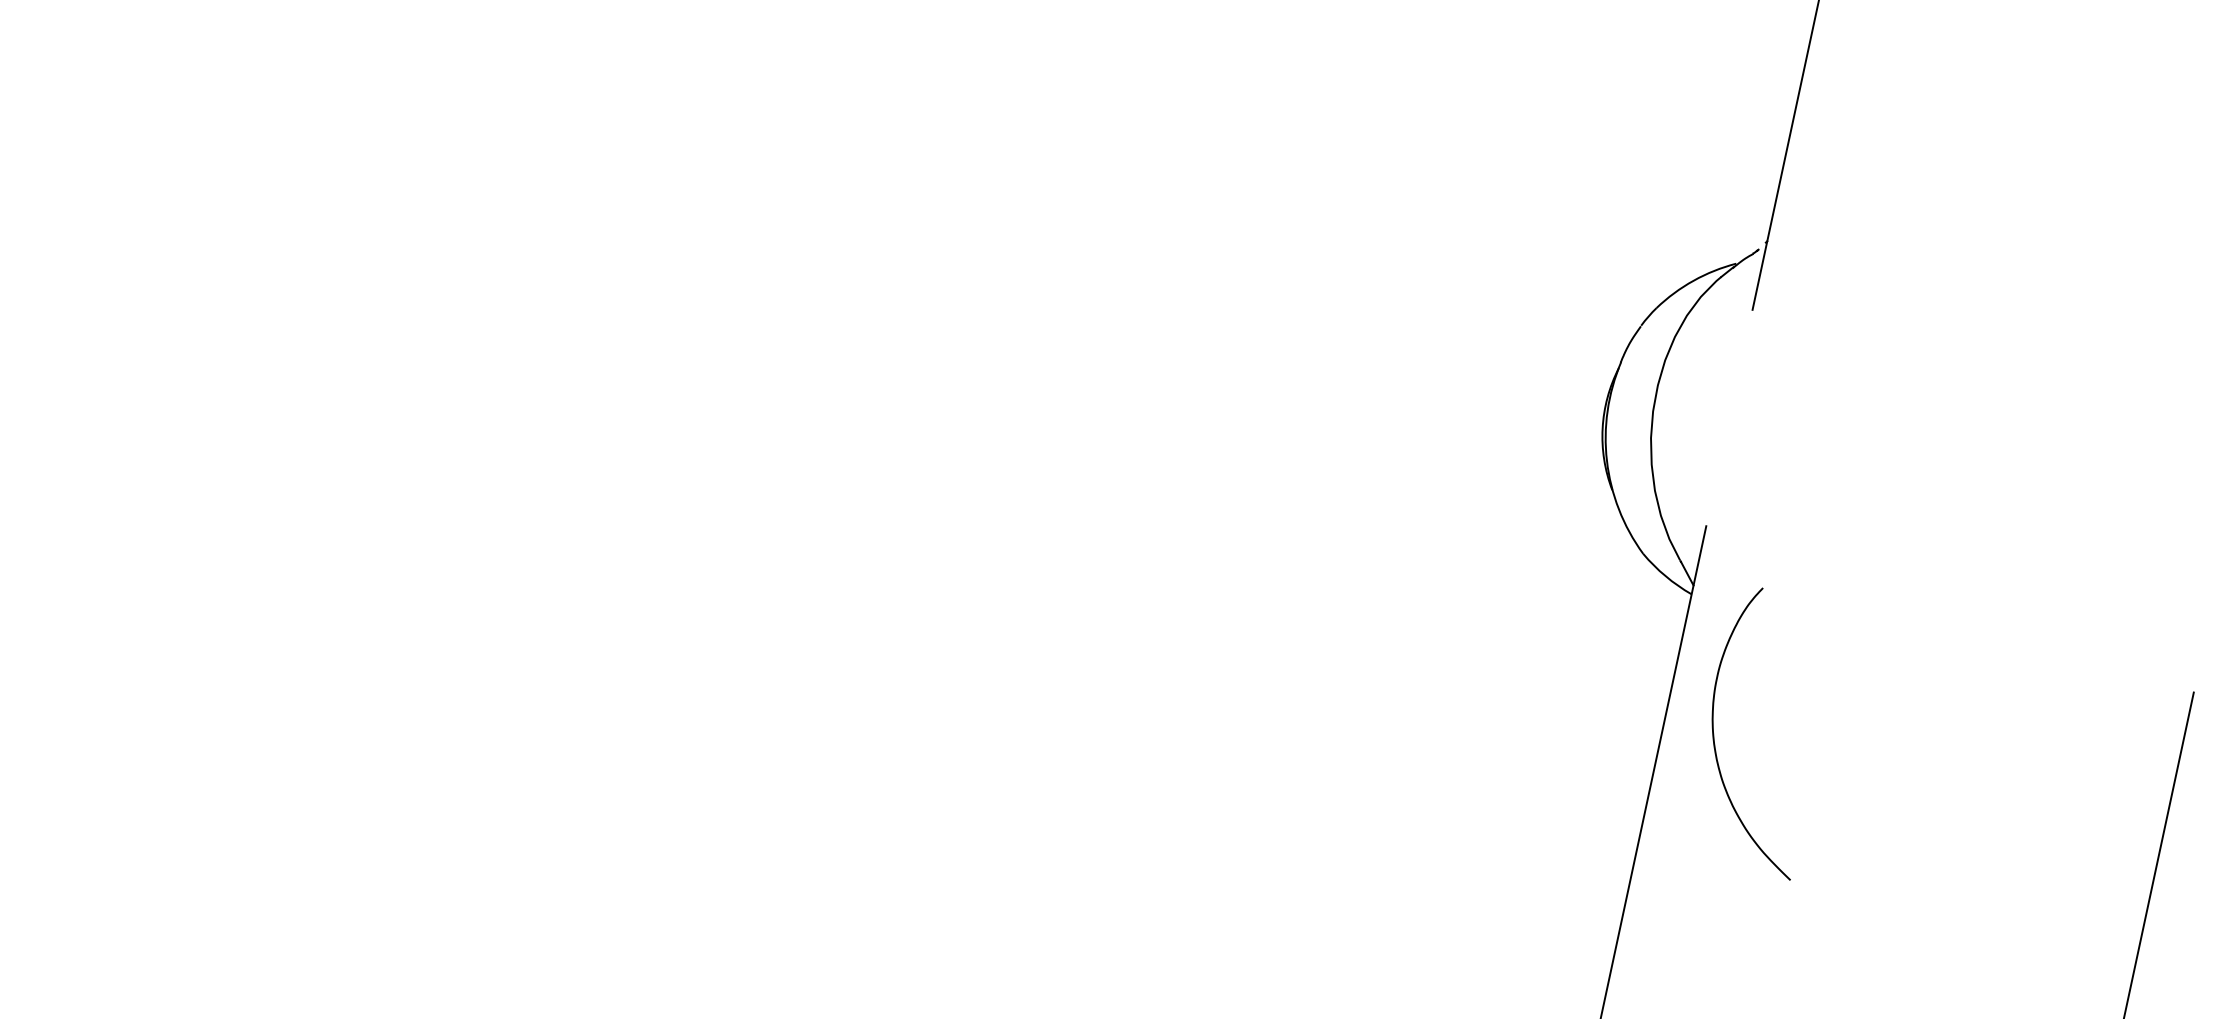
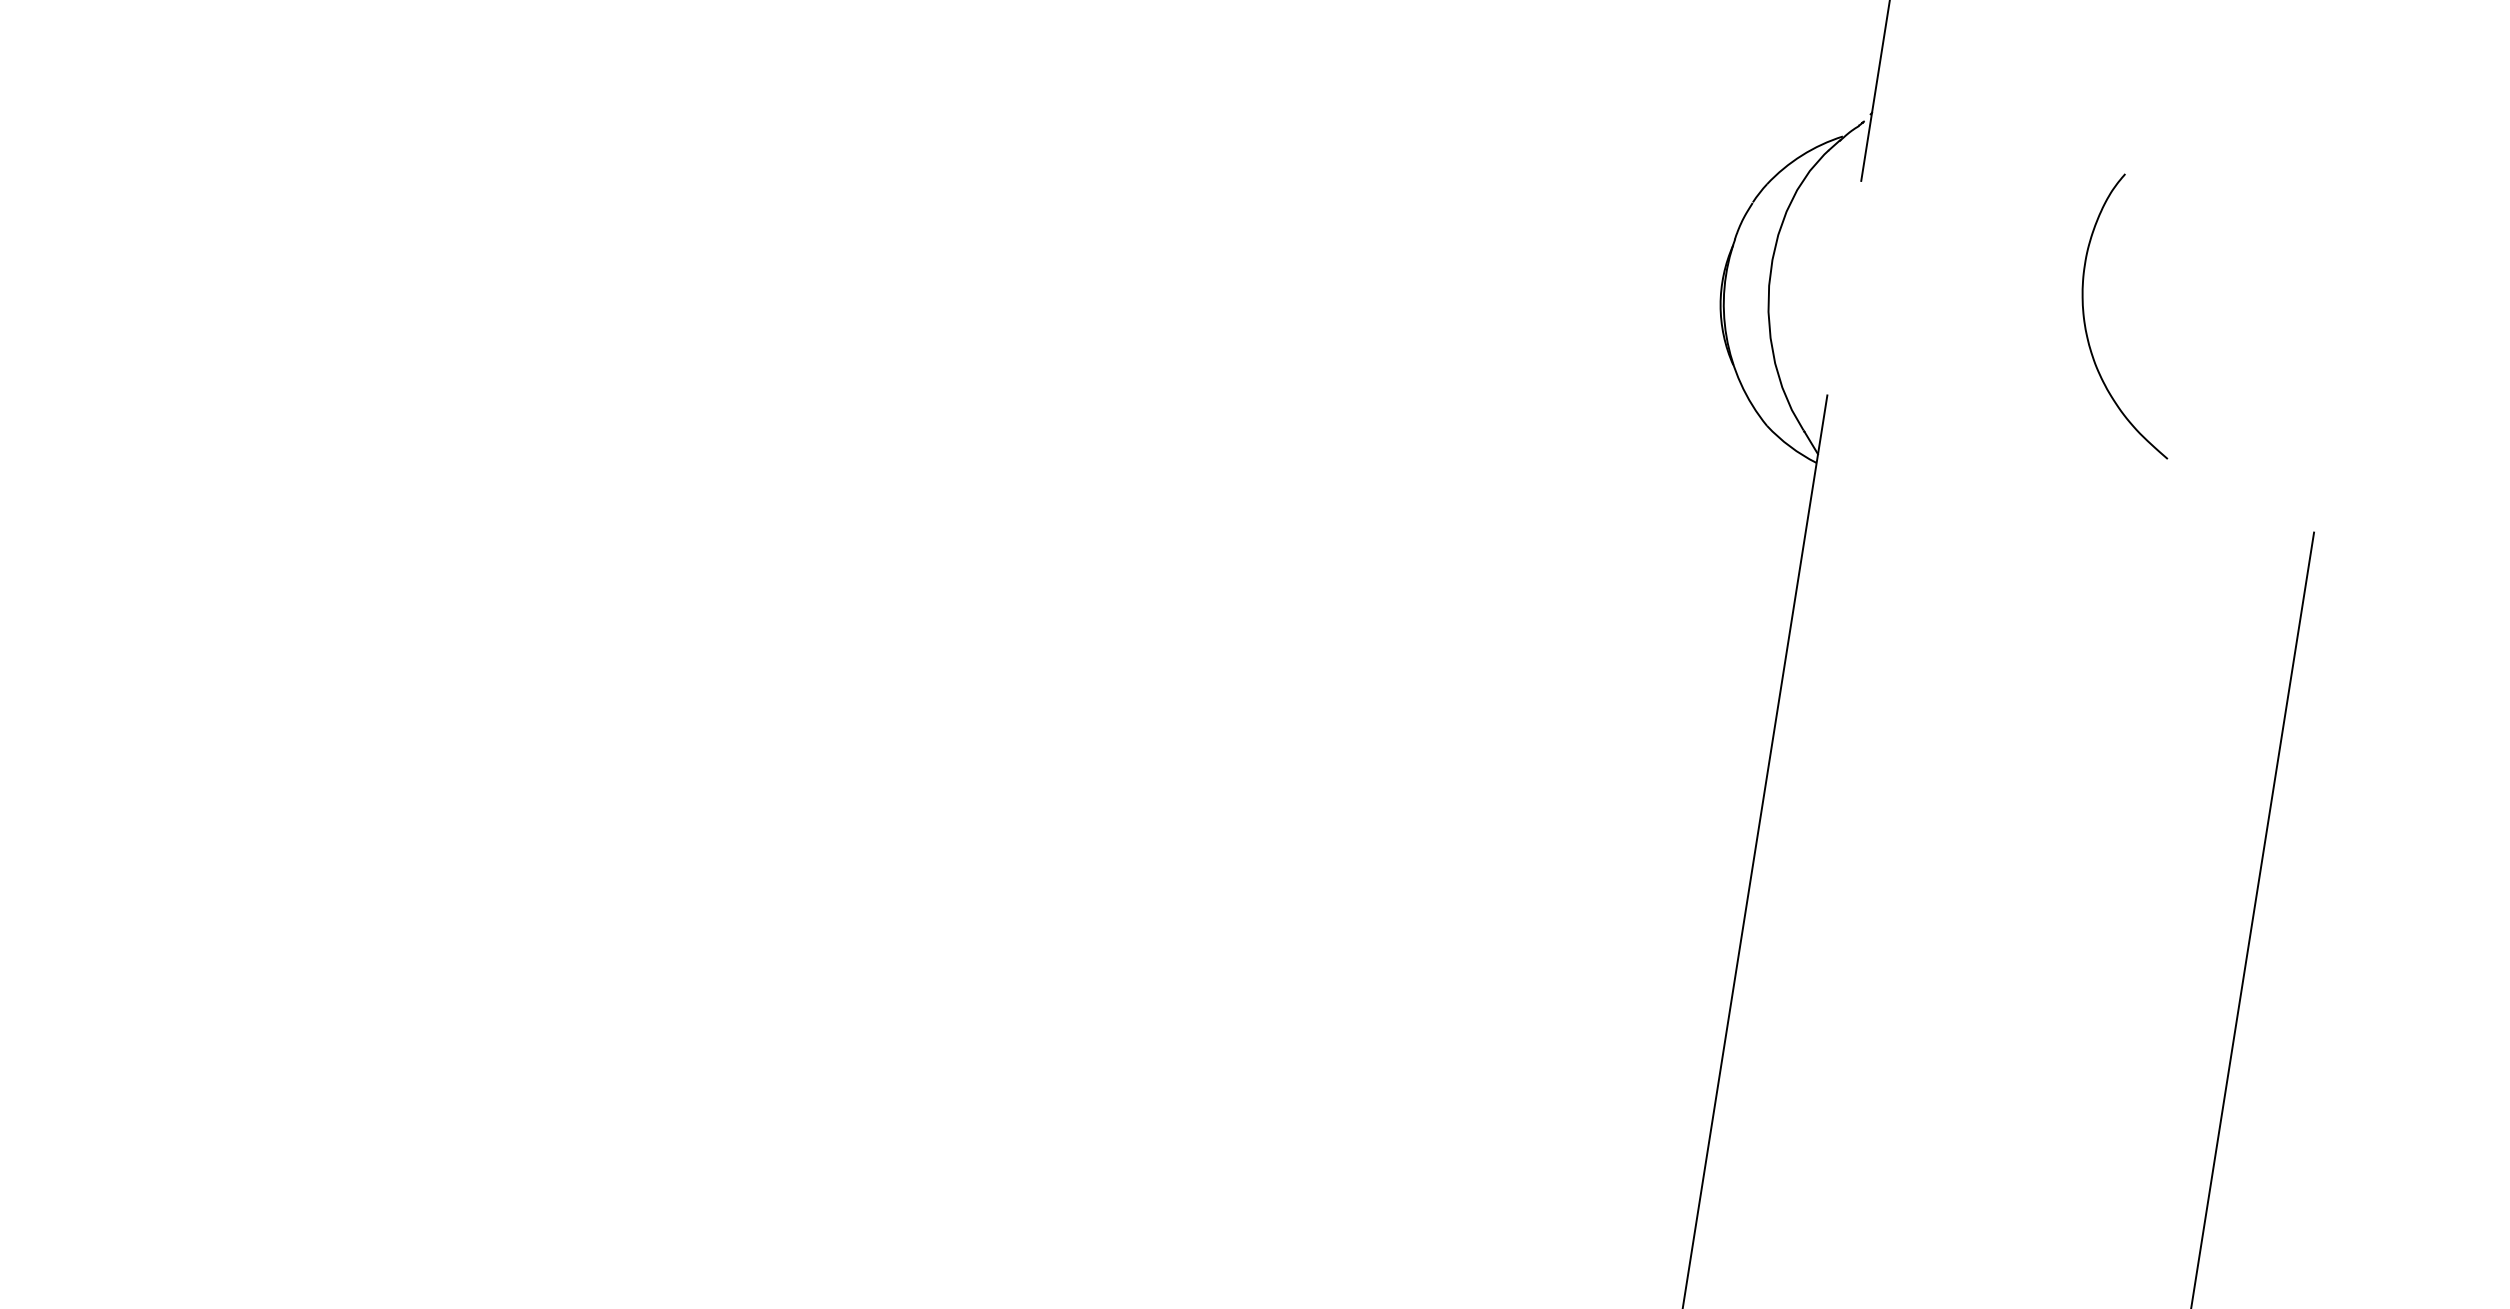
curve: (1714, 734) -> (2085, 320), moved

